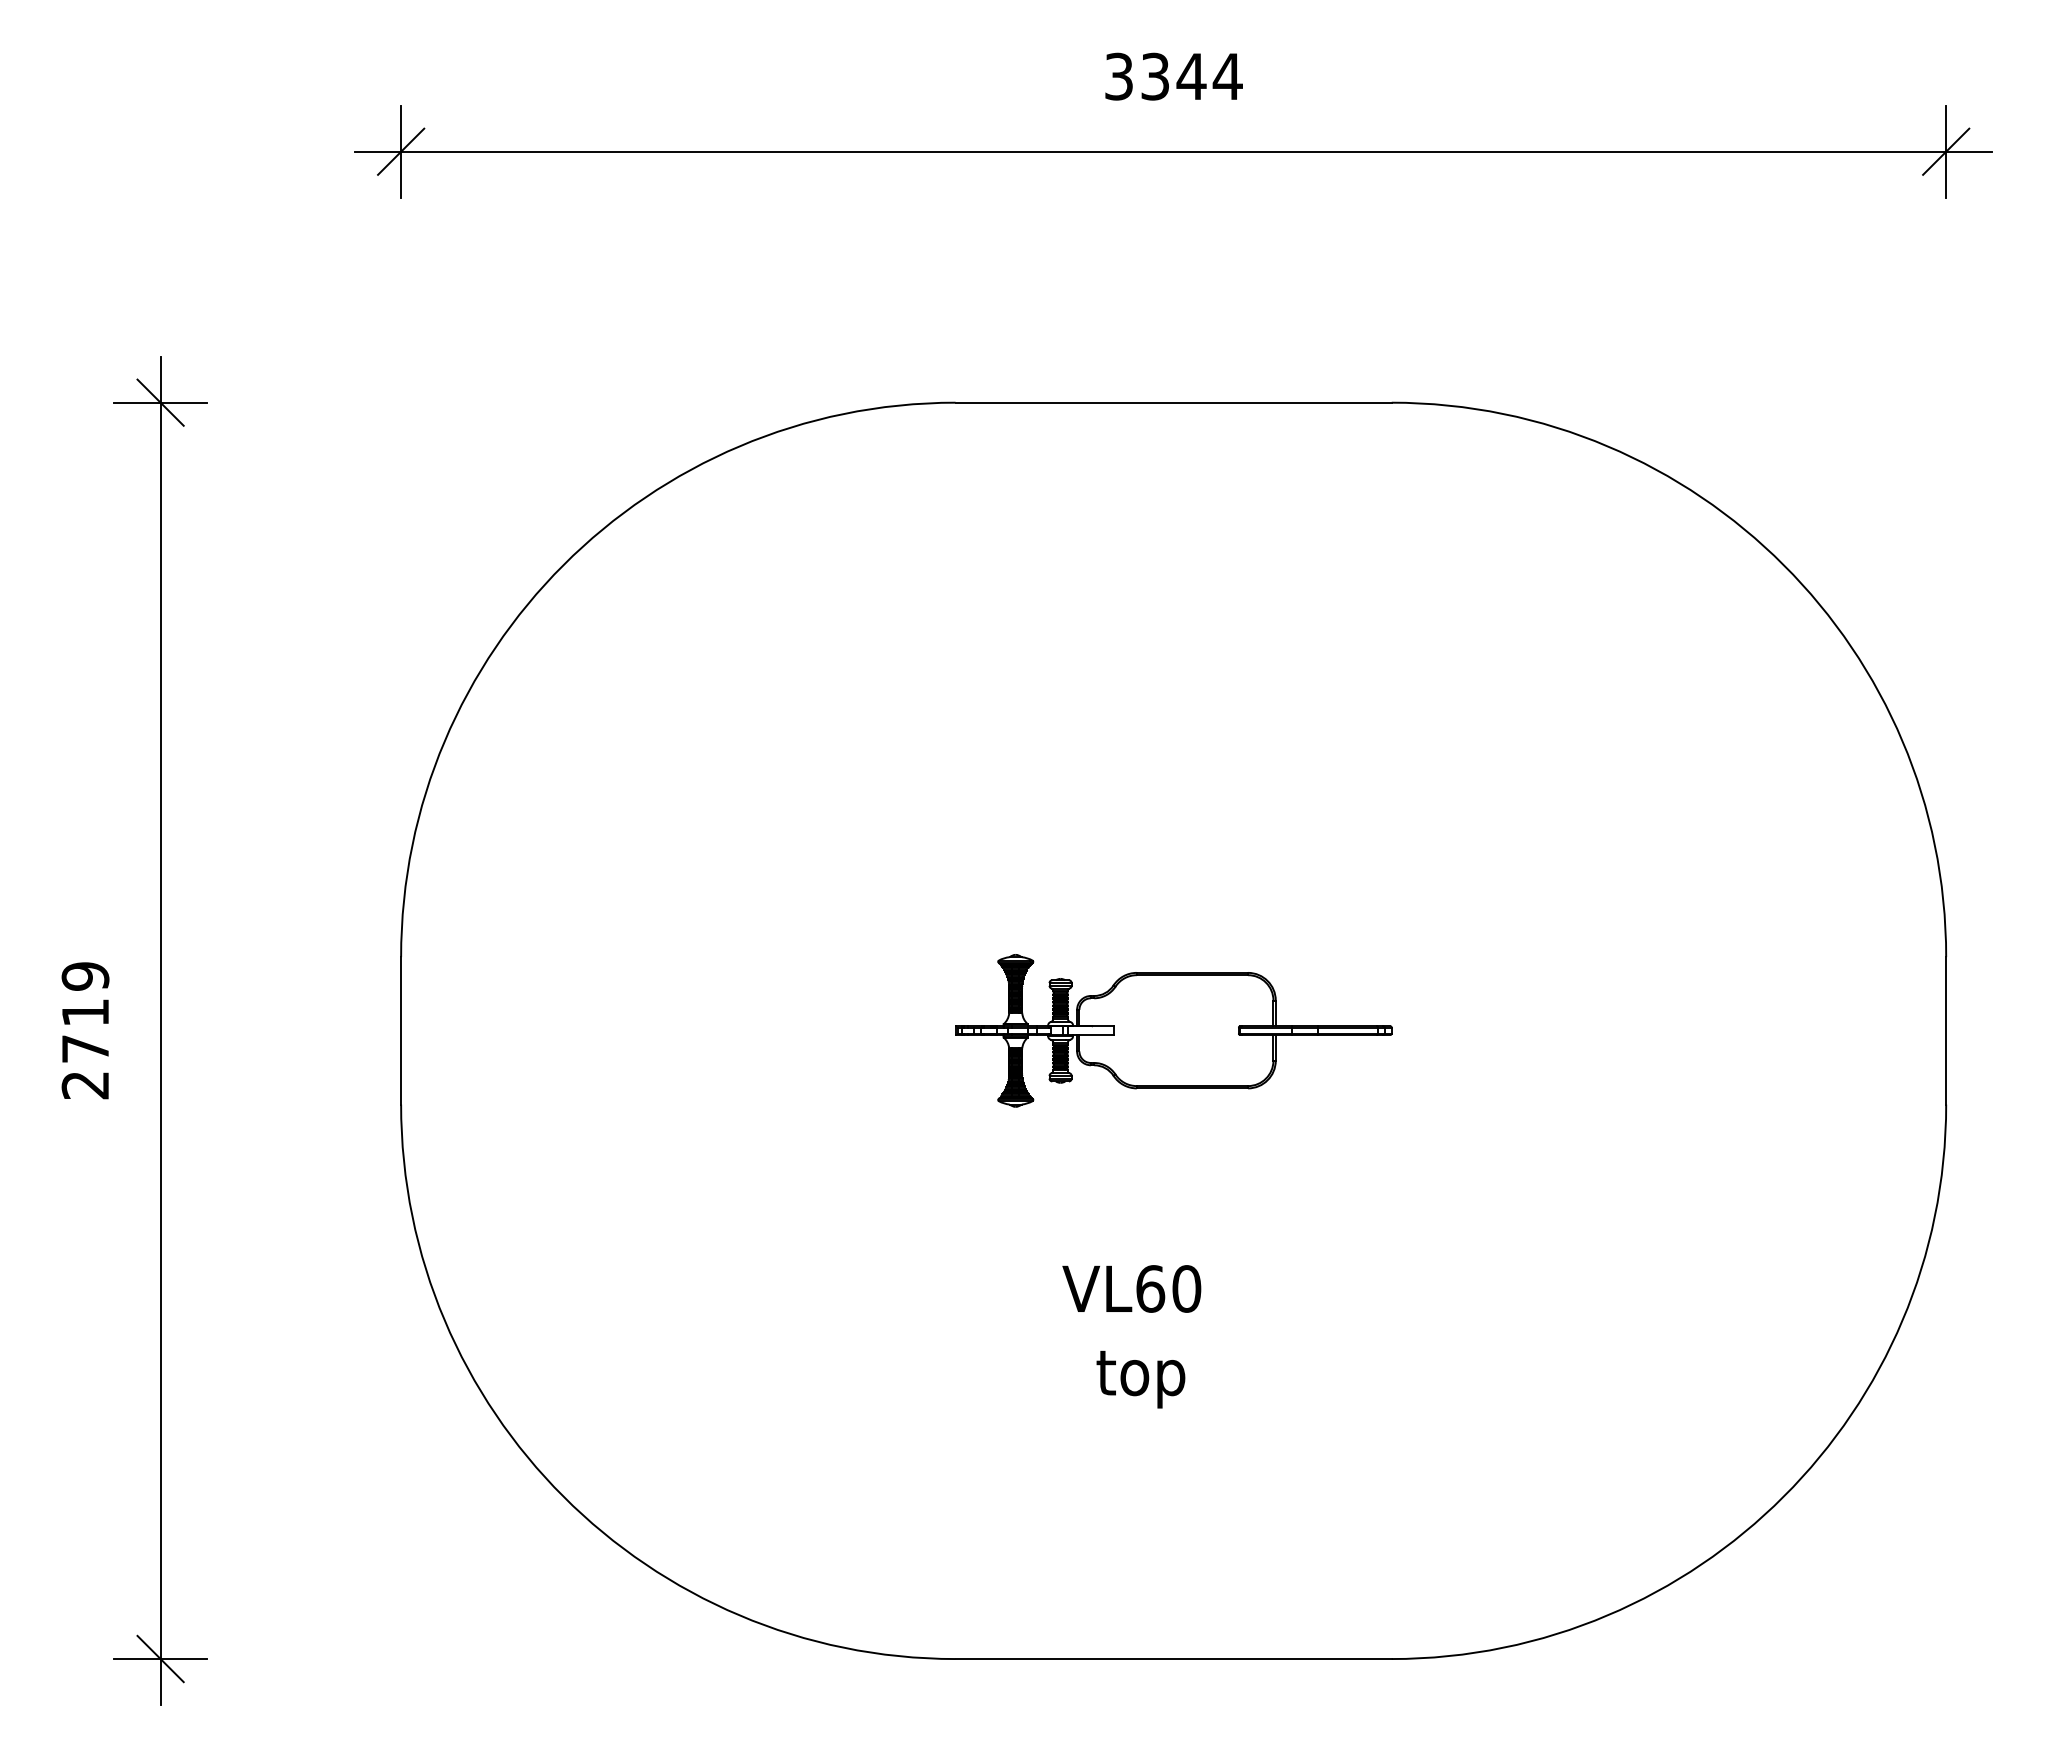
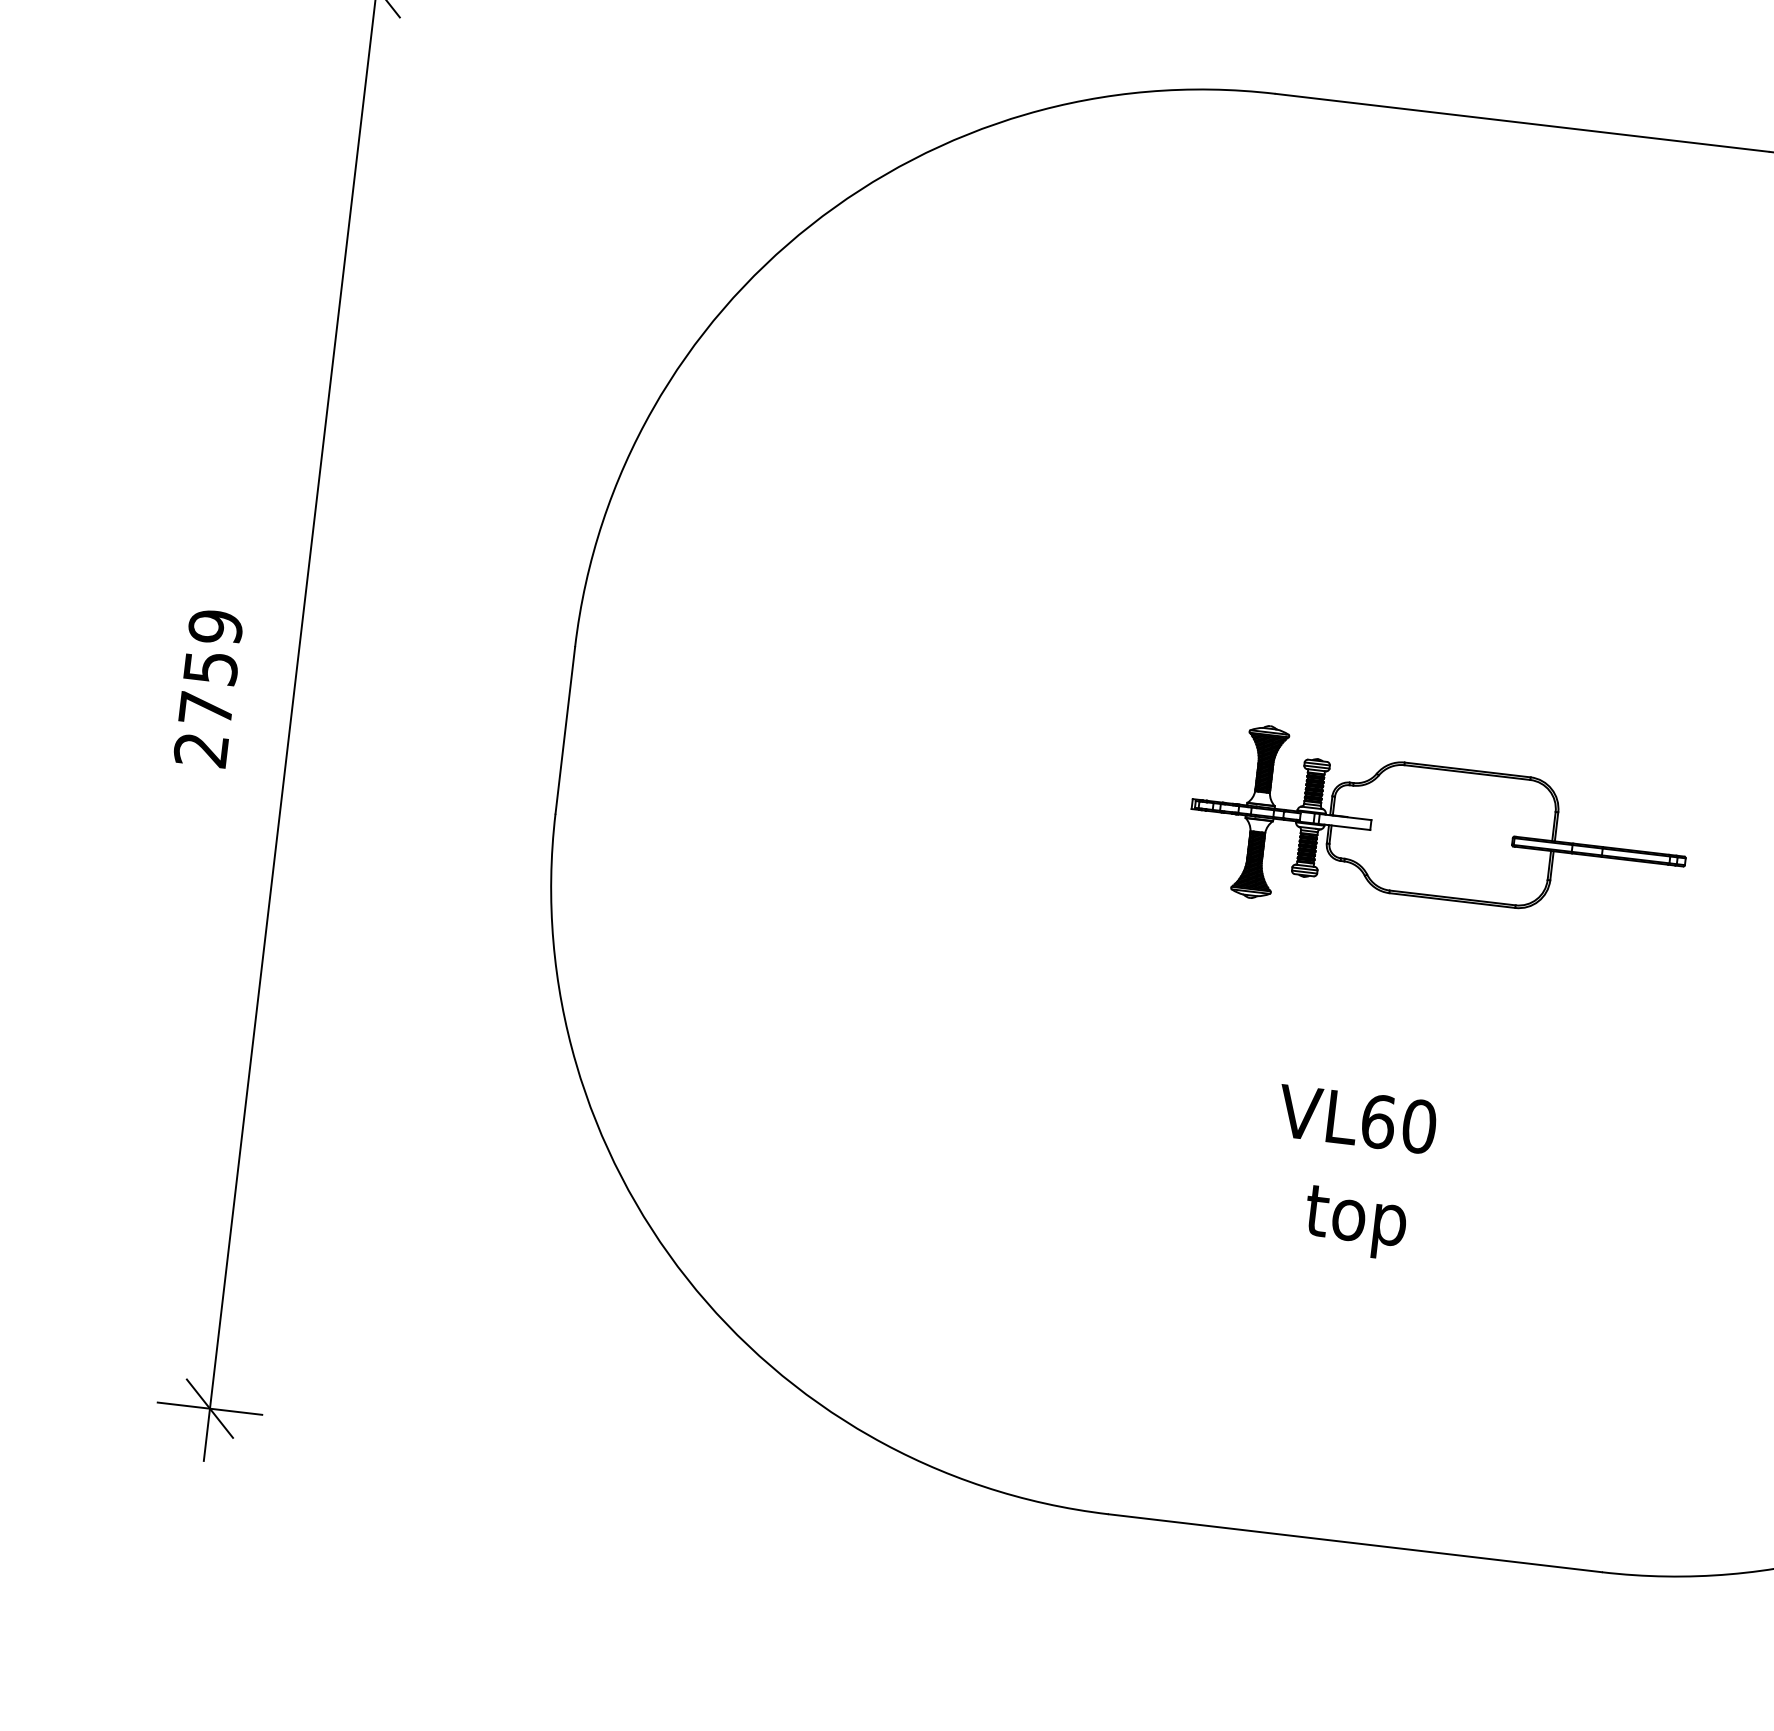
text: (85, 1012) -> (210, 667), 2719 -> 2759

